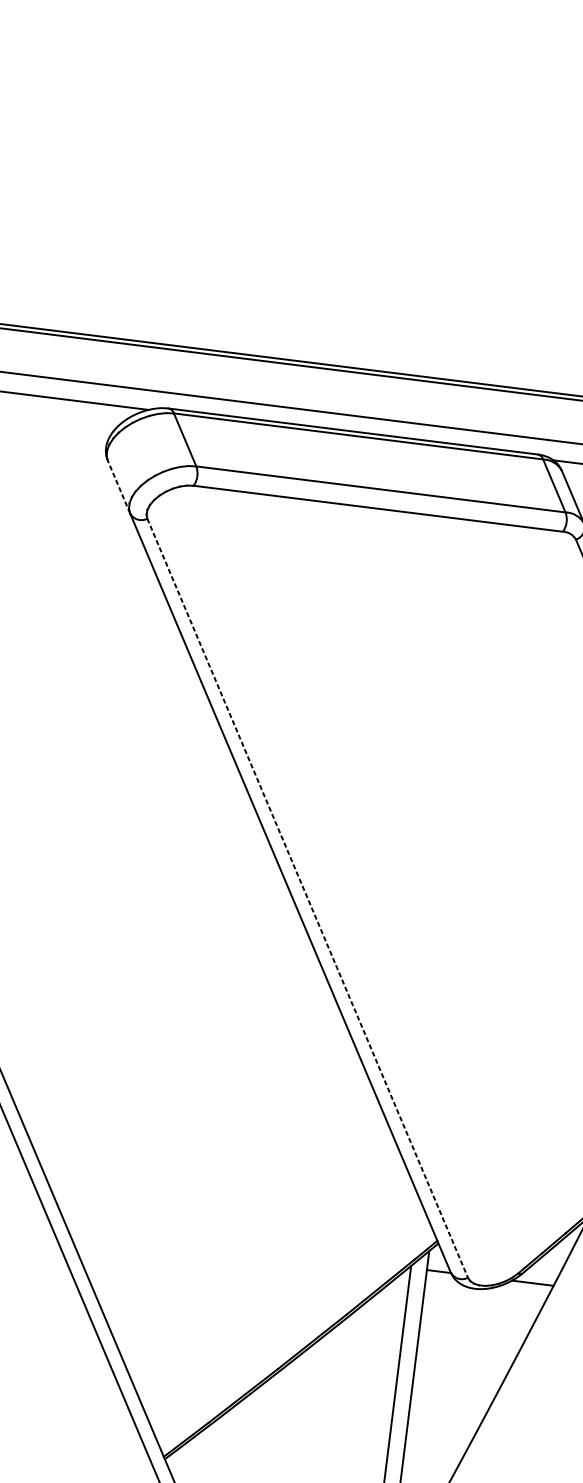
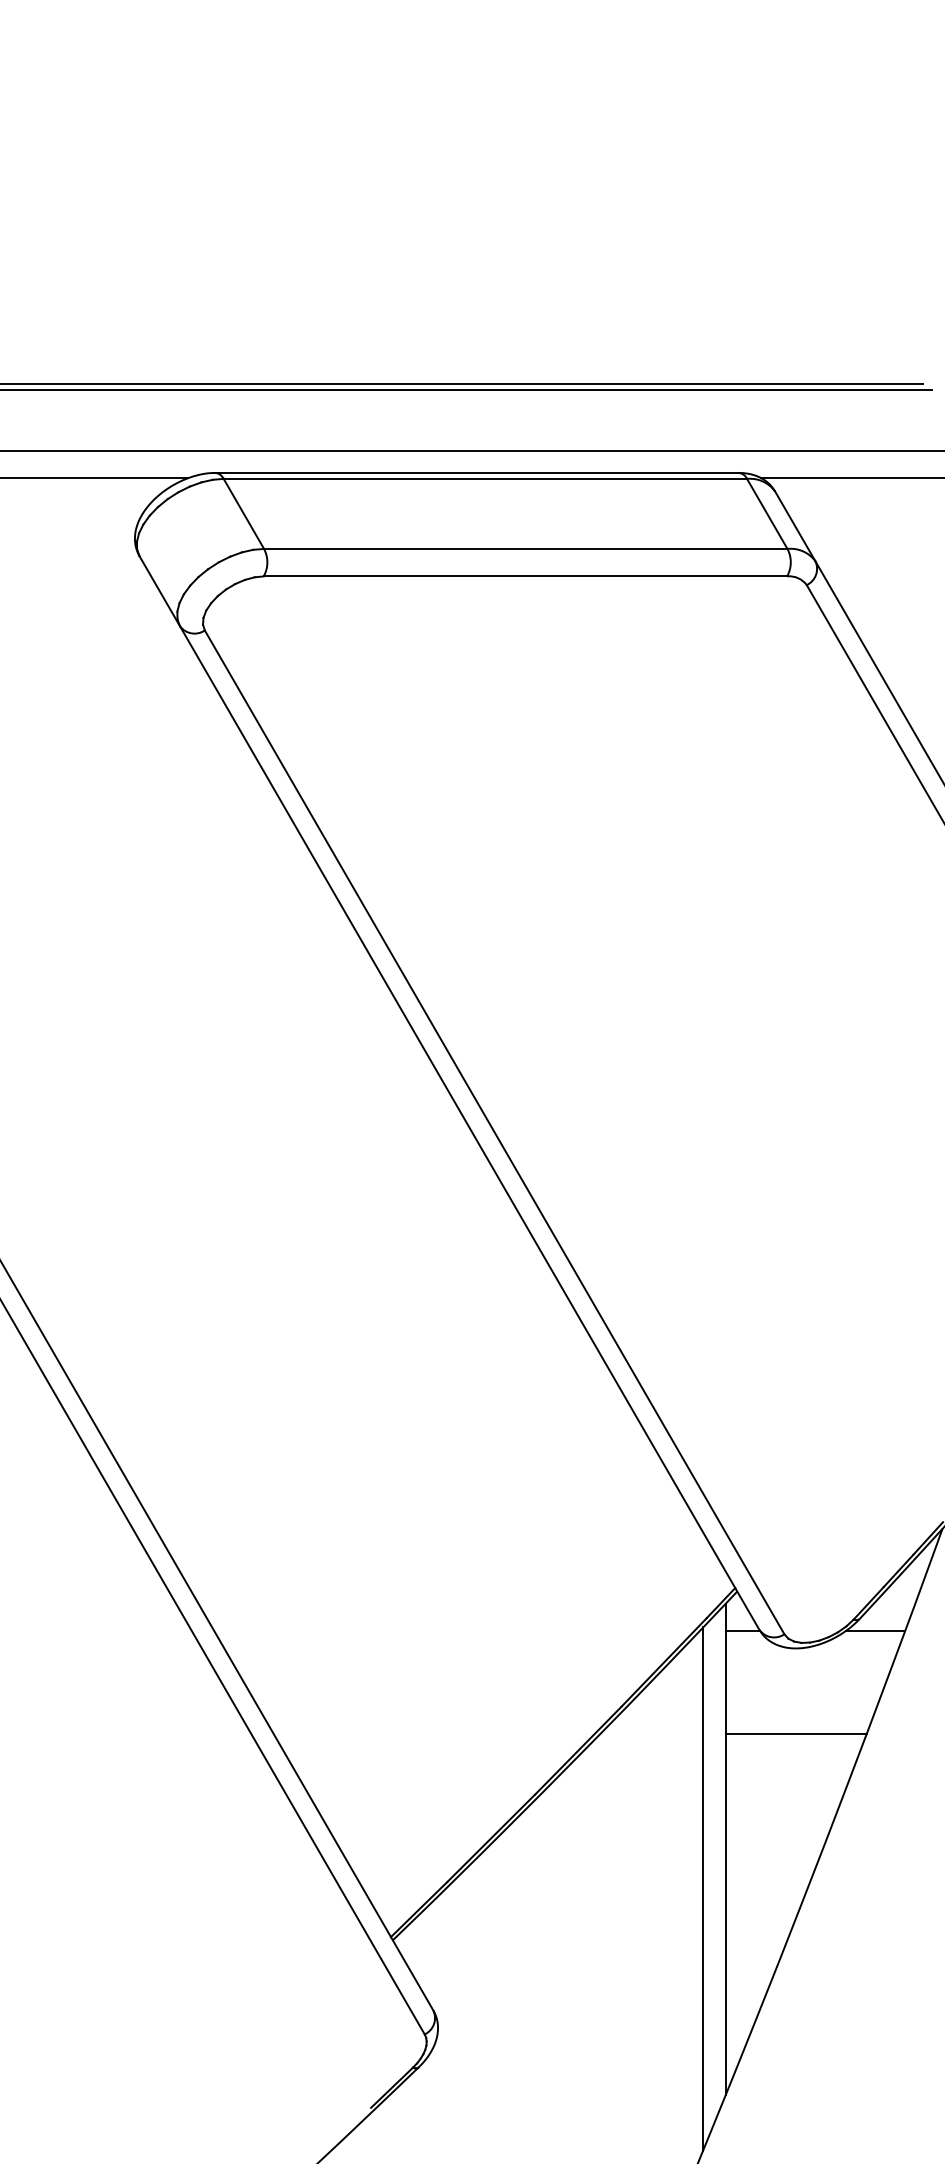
line: (118, 486) -> (159, 590), dashed -> solid
line: (307, 898) -> (494, 1132), dashed -> solid
line: (467, 1349) -> (795, 1734), added

